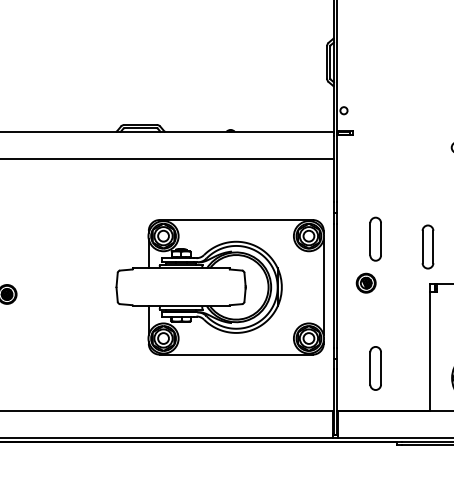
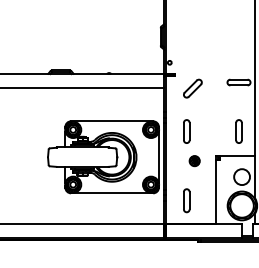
part: (386, 158) -> (192, 88), added
part: (427, 246) -> (214, 135), removed
part: (365, 283) -> (194, 161), moved

